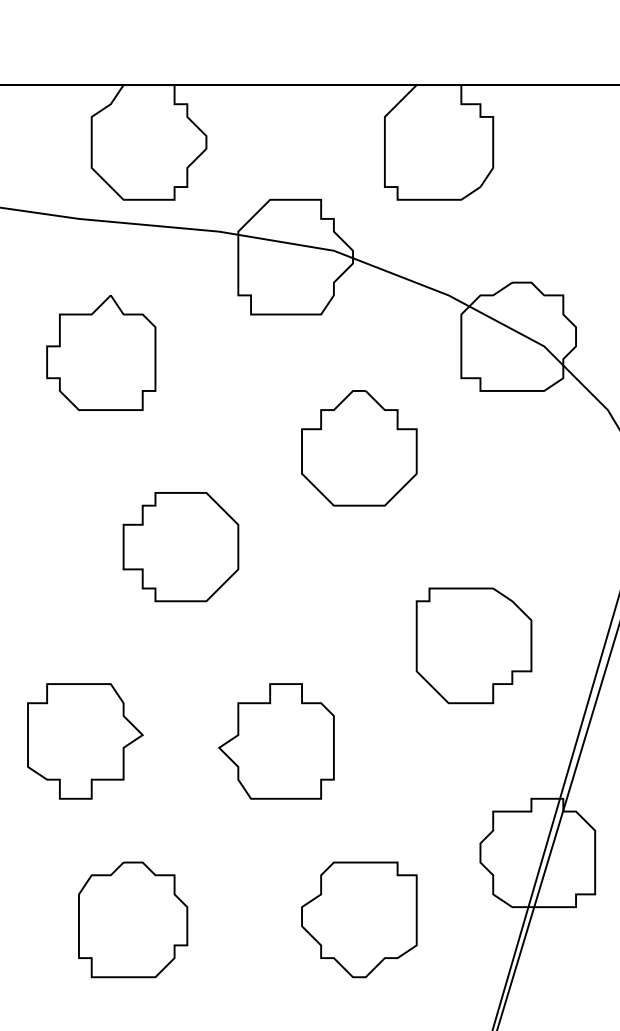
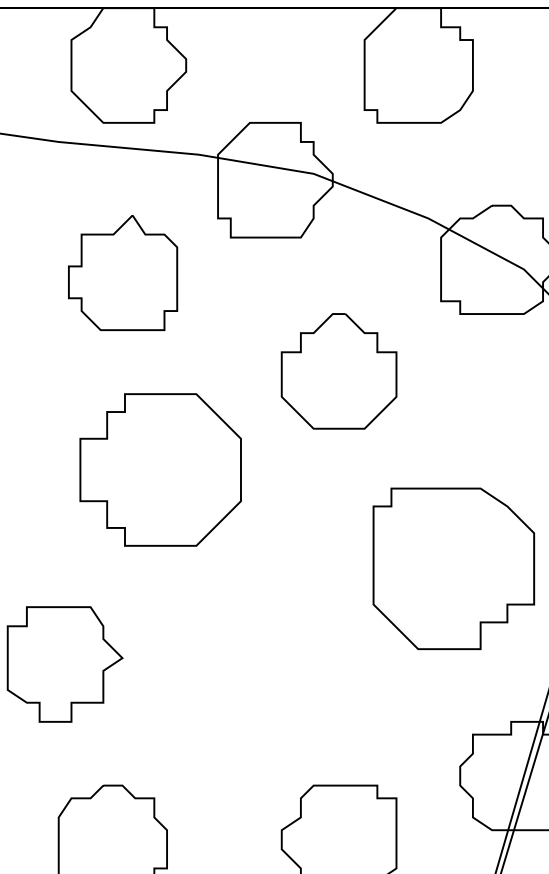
part: (101, 352) -> (123, 272), moved
part: (180, 547) -> (160, 470), size x1.4
part: (473, 645) -> (453, 568), size x1.4
part: (276, 741) -> (256, 664), removed

